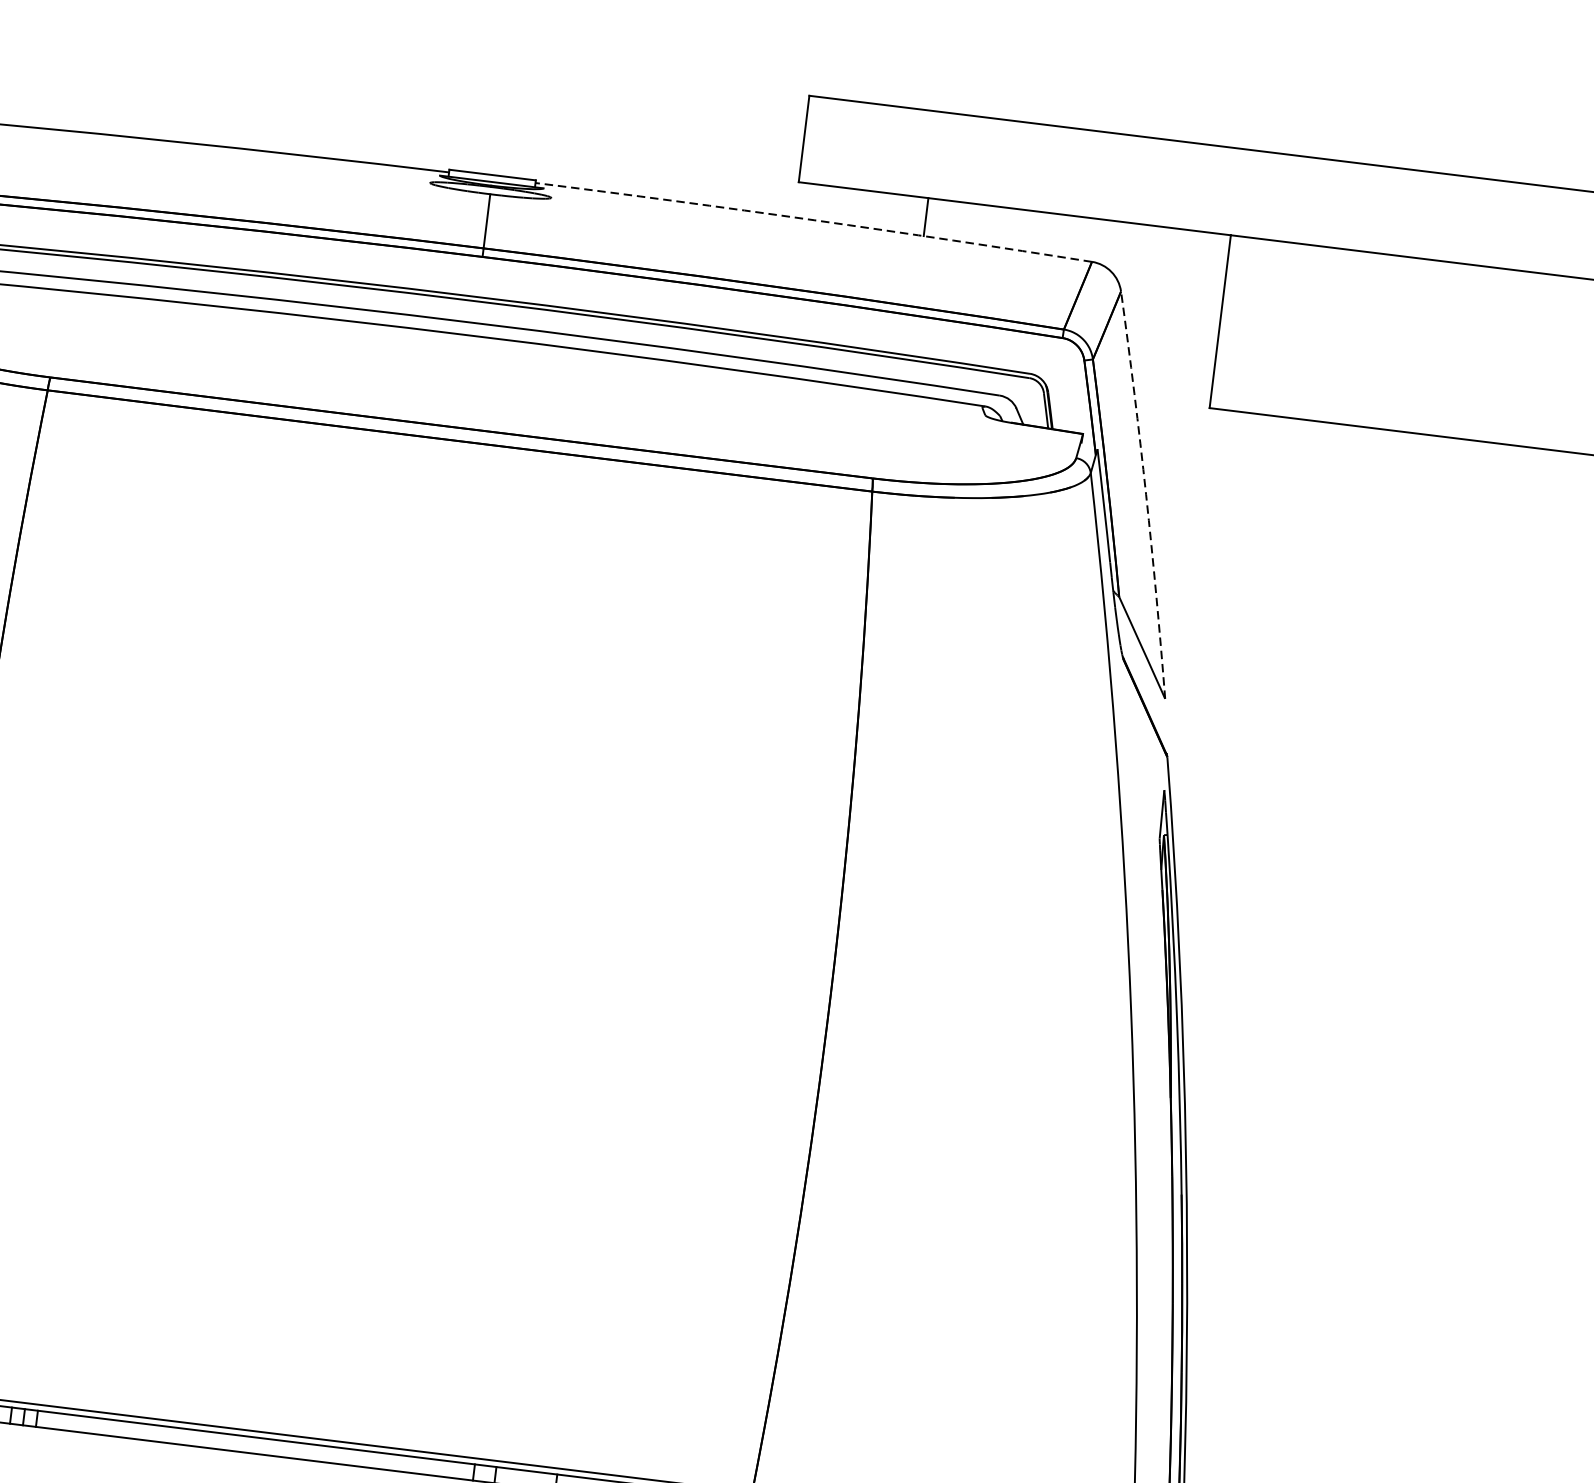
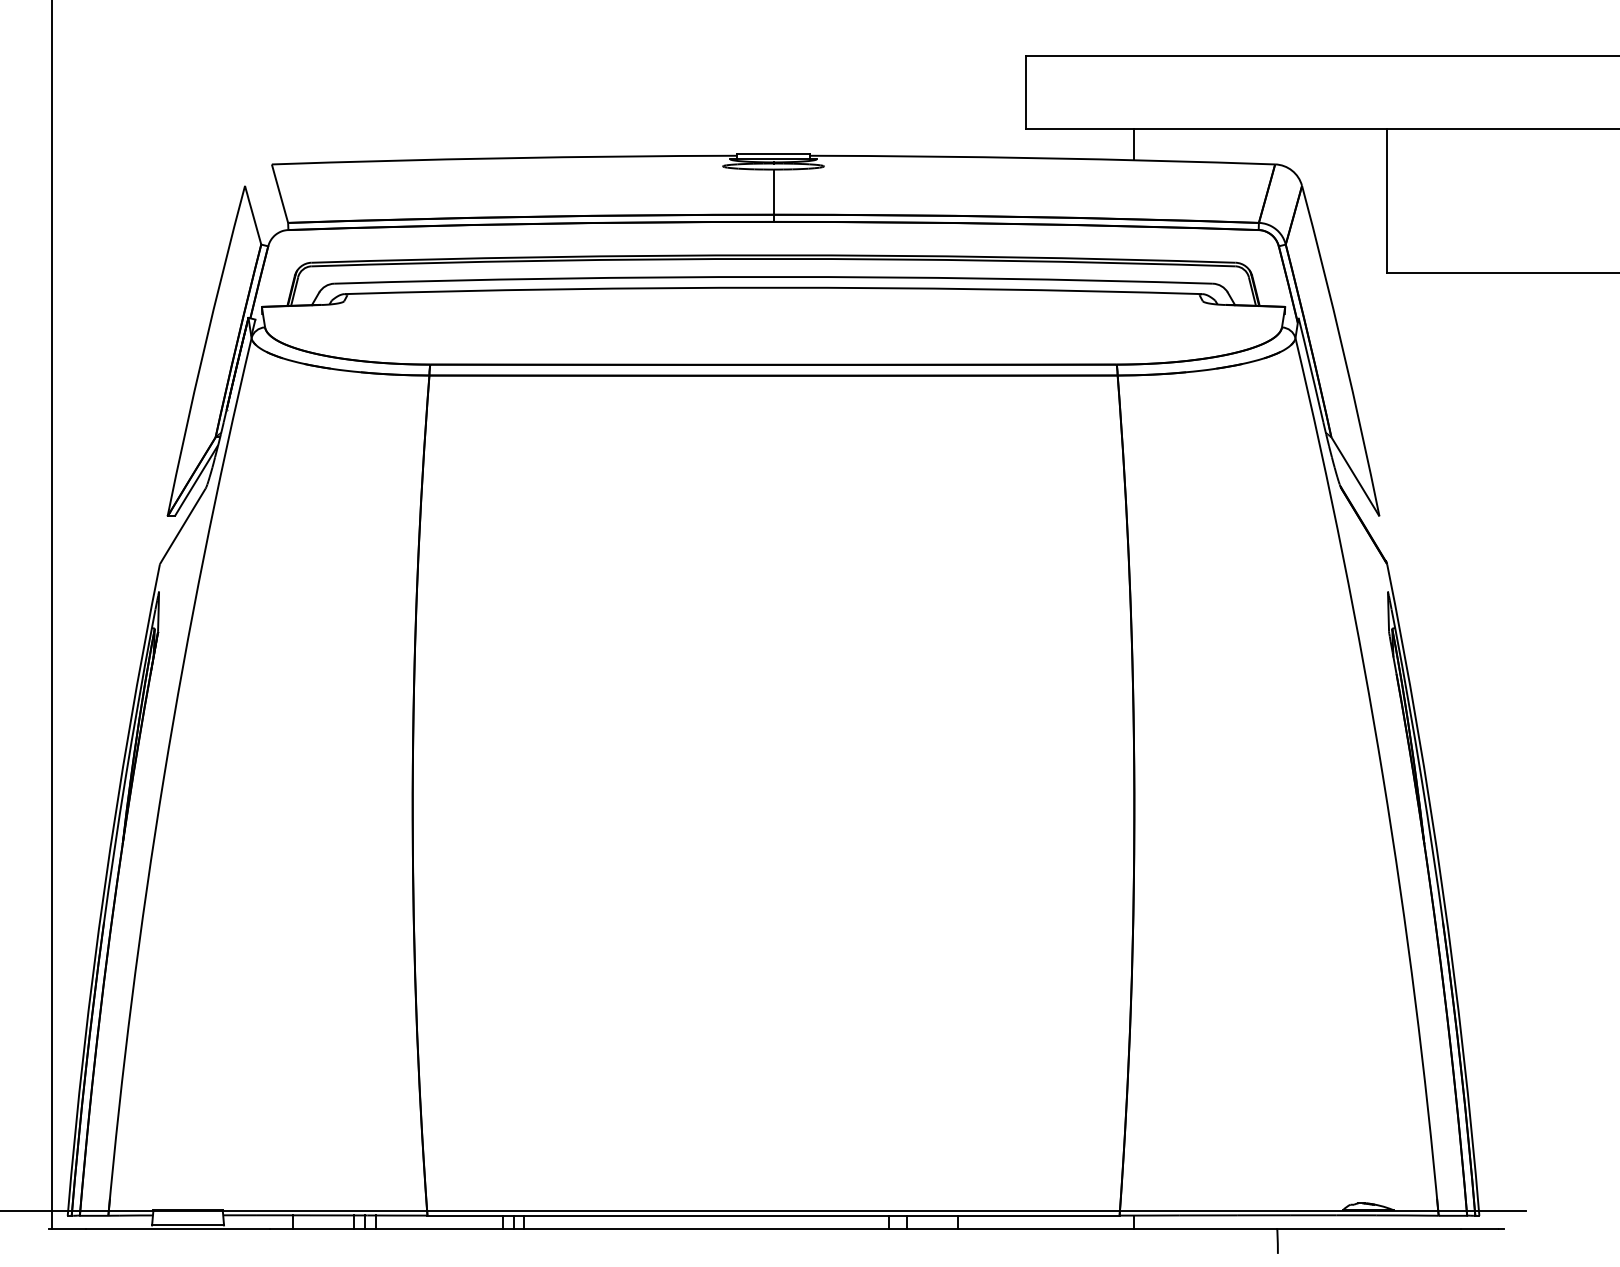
arc: (814, 220) -> (1042, 158), dashed -> solid
arc: (1146, 494) -> (1343, 350), dashed -> solid

